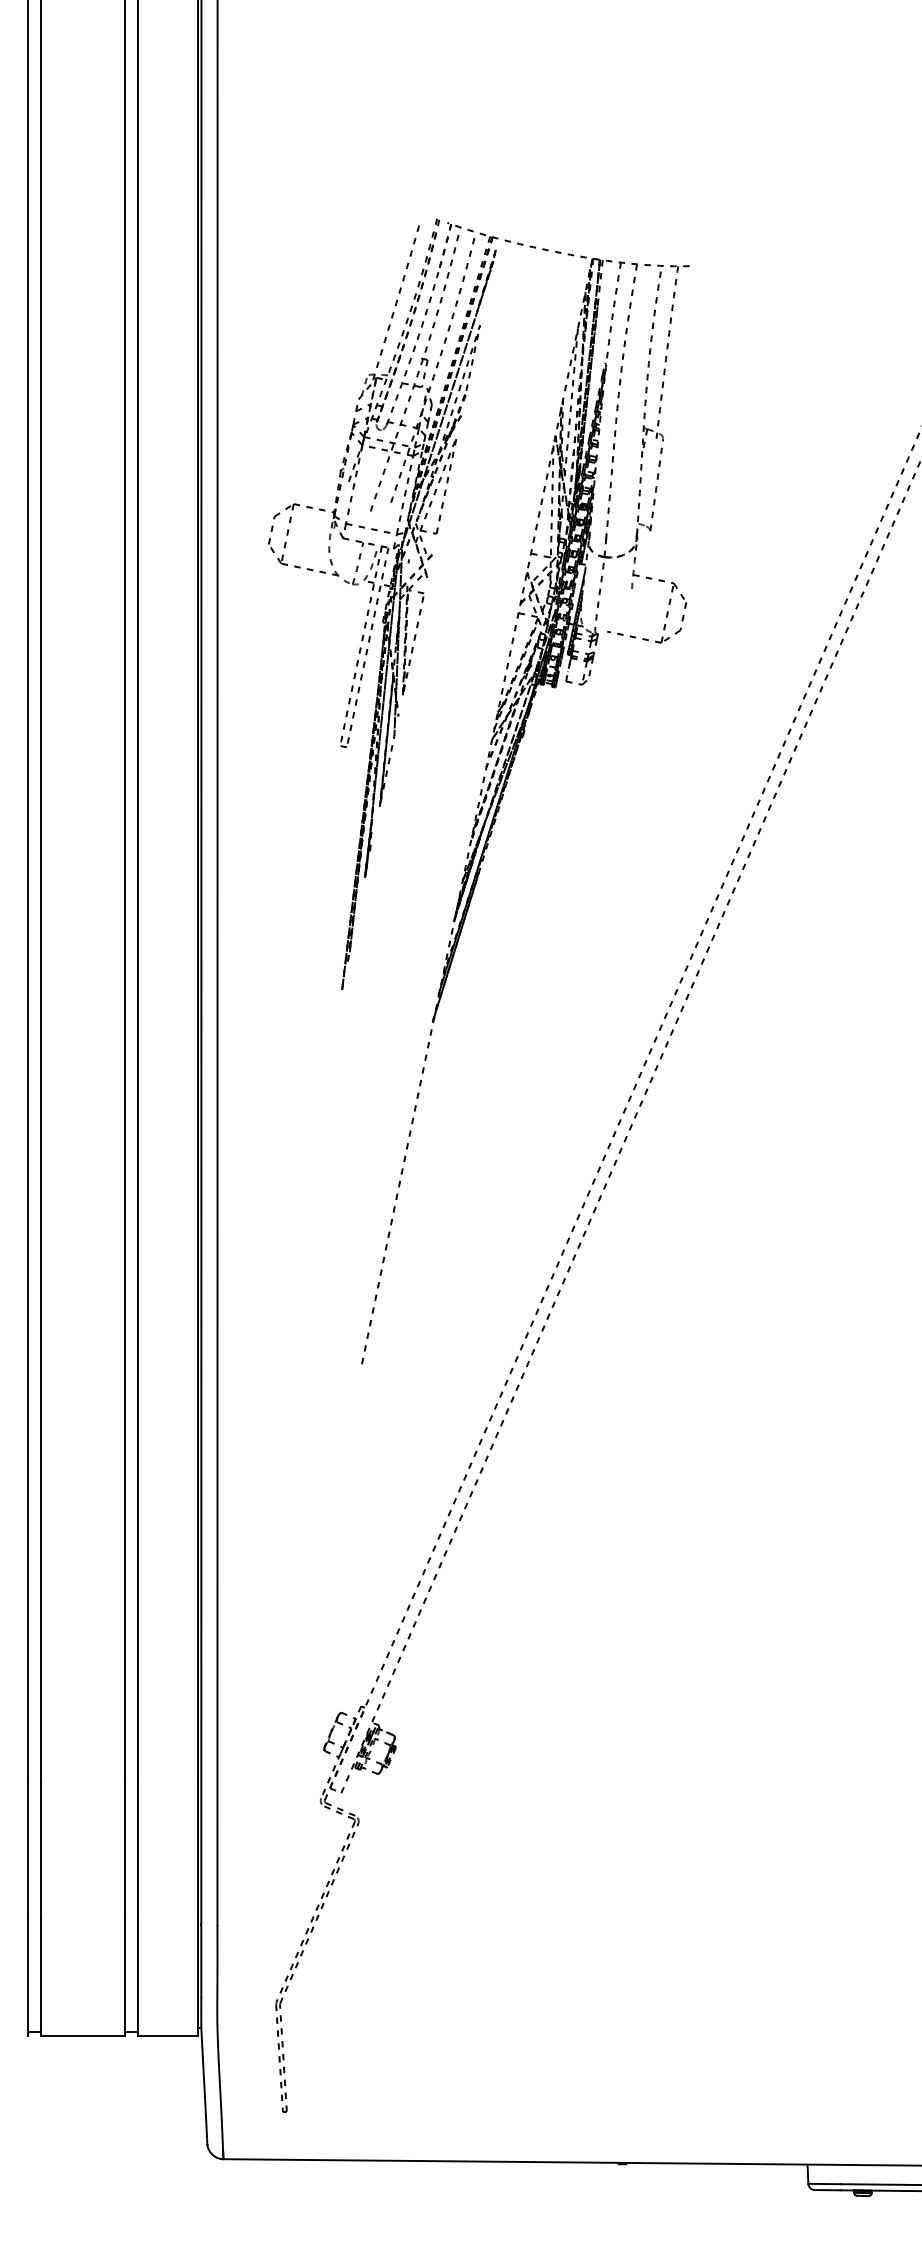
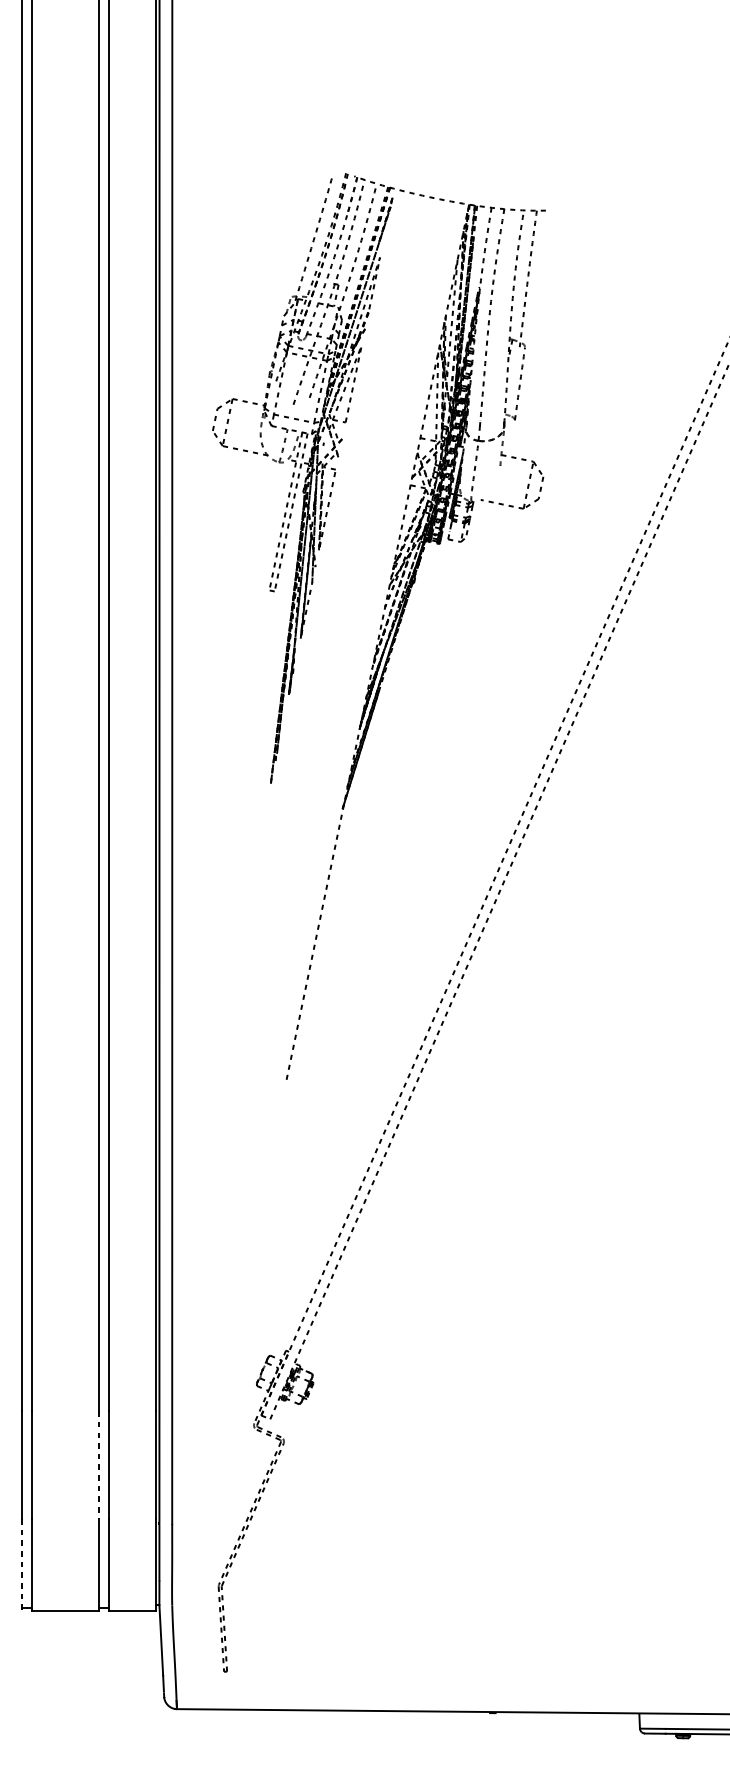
line: (124, 1851) -> (98, 1465), solid -> dashed
line: (27, 1977) -> (21, 1565), solid -> dashed

